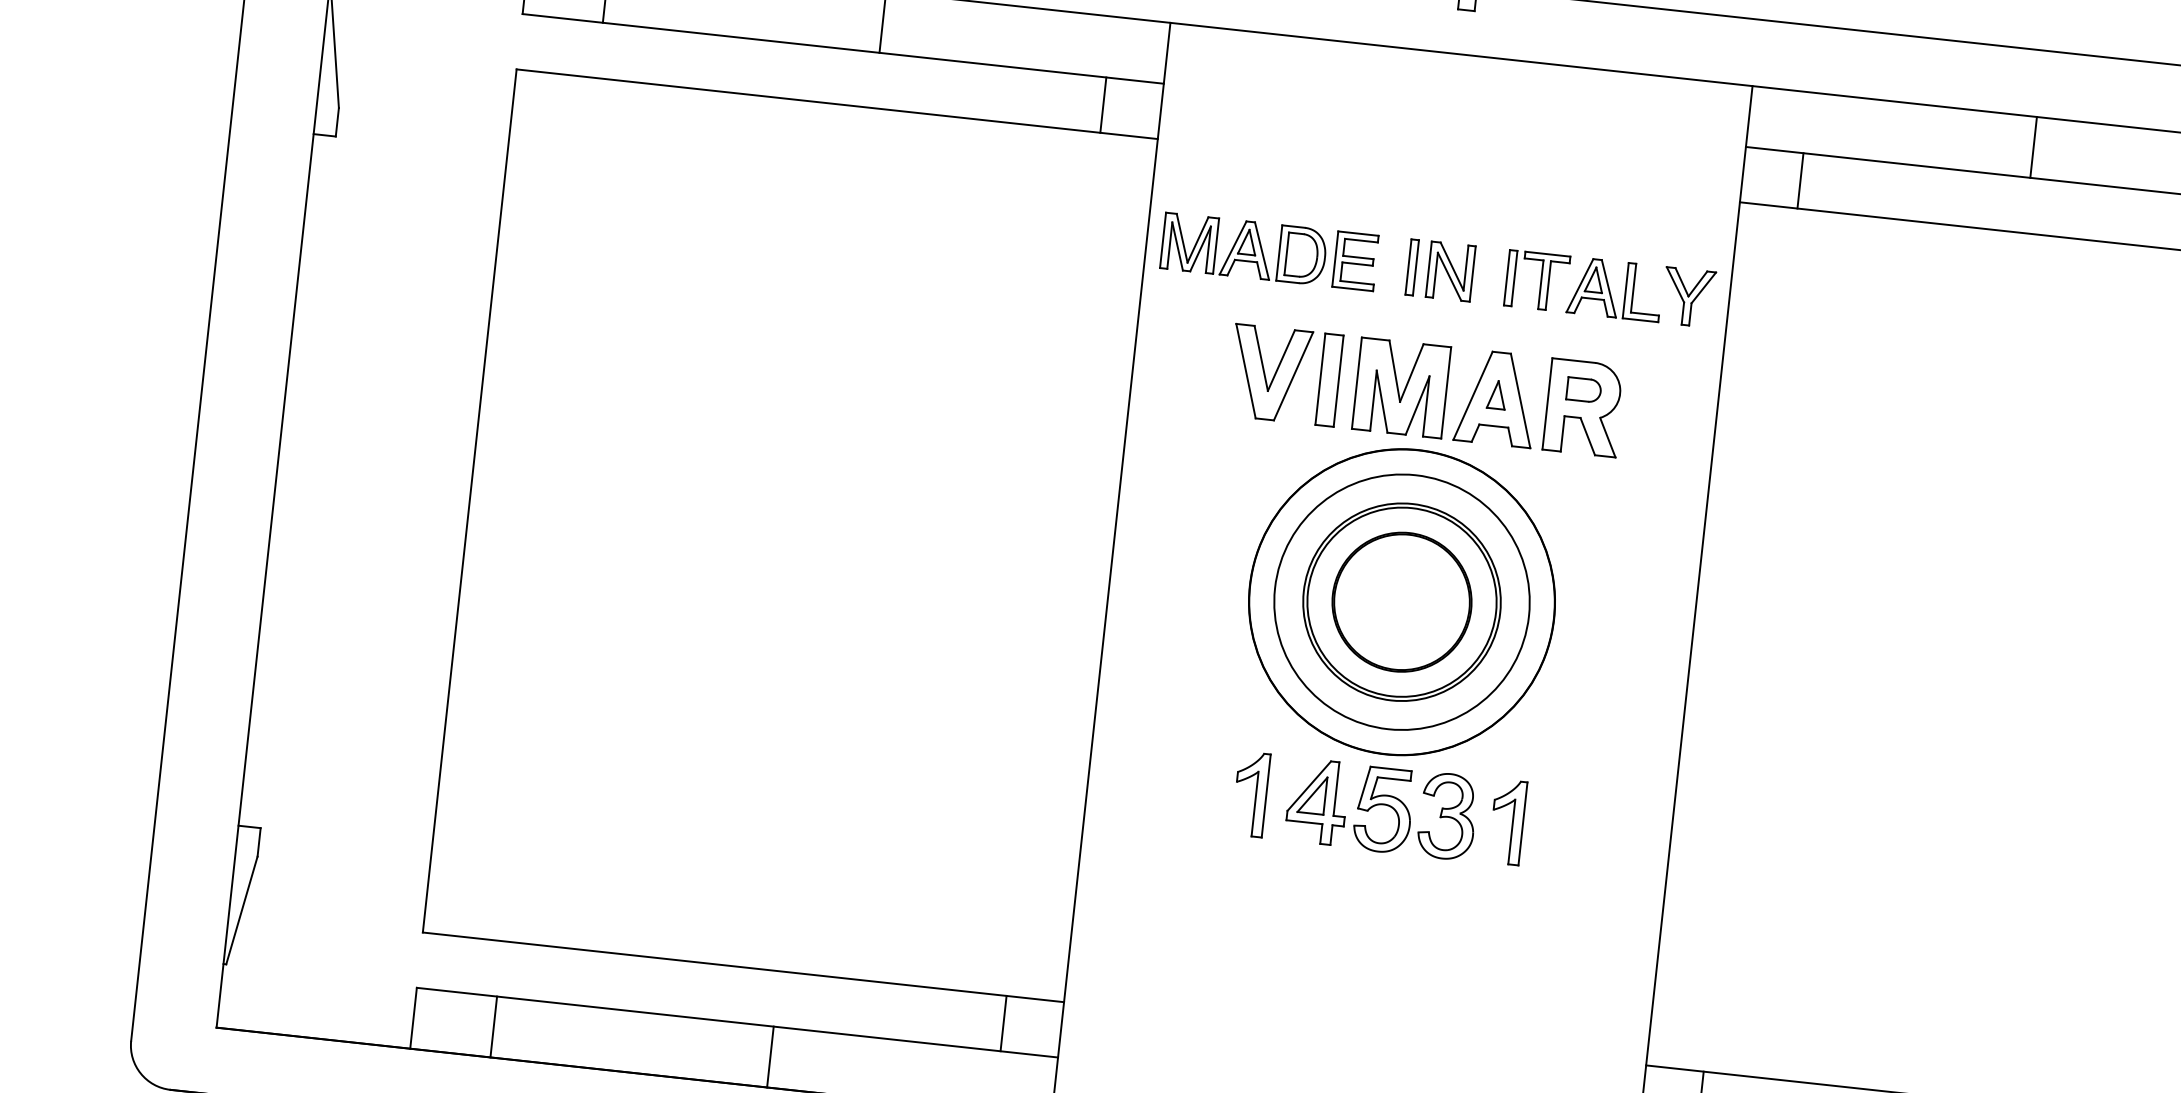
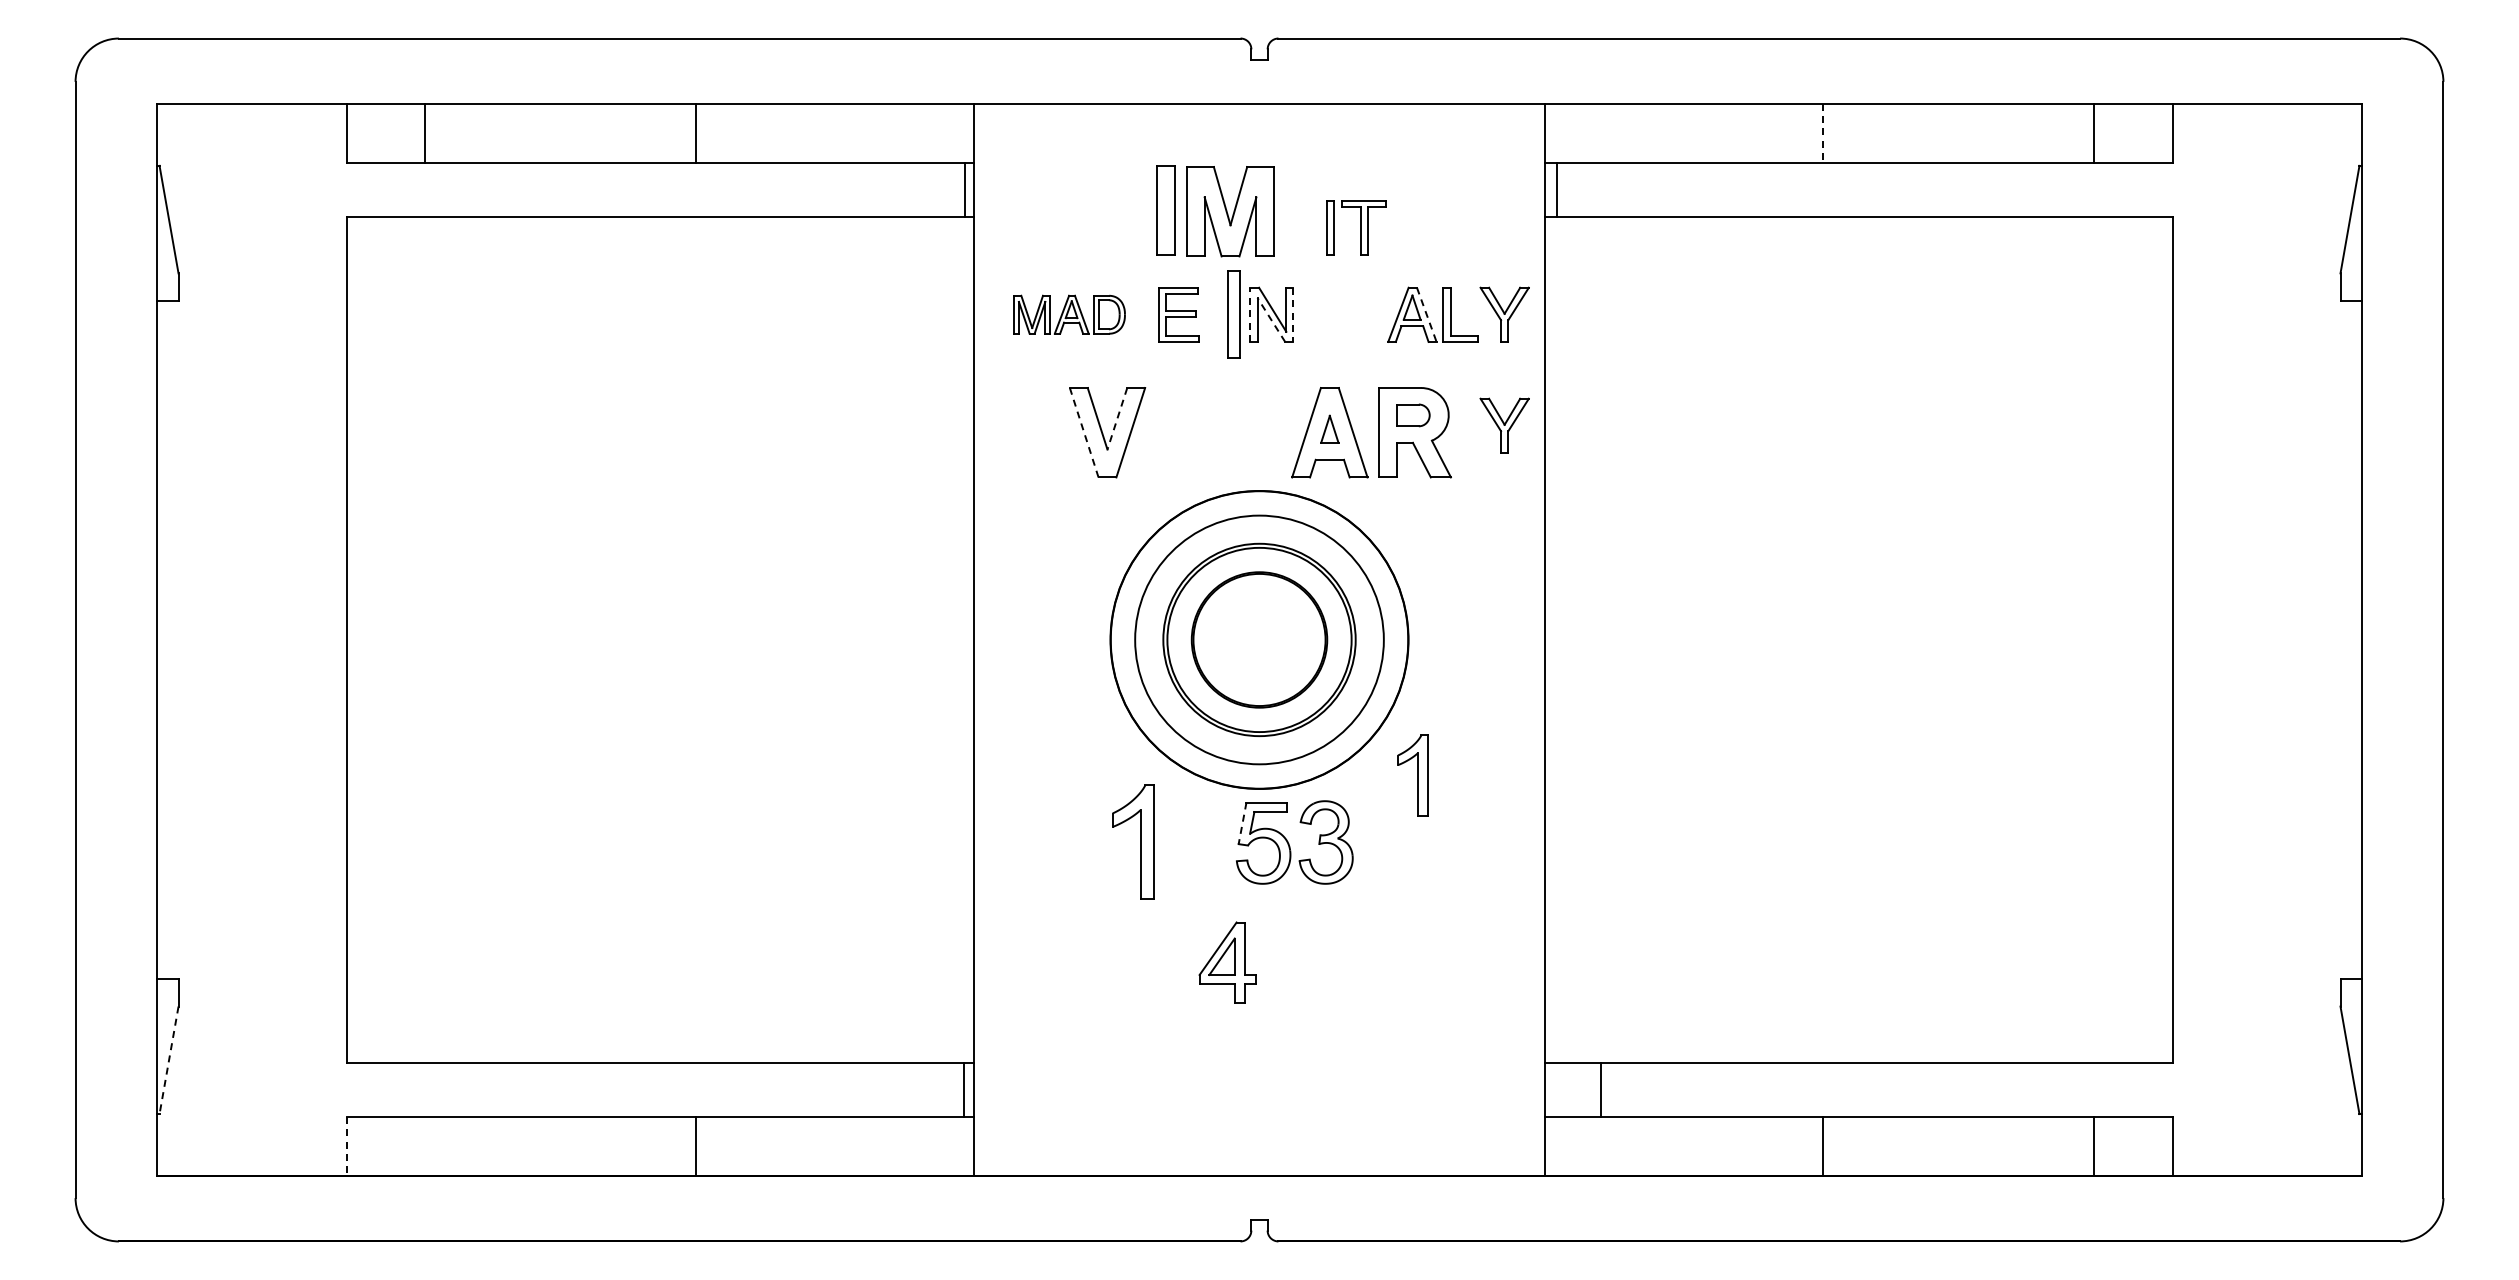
line: (1103, 105) -> (965, 190), moved
line: (2034, 147) -> (1823, 133), solid -> dashed
line: (1800, 181) -> (1556, 190), moved
part: (1244, 248) -> (1069, 314), size x0.7
part: (1412, 267) -> (1234, 314), size x1.6
line: (1428, 268) -> (1250, 314), solid -> dashed
line: (1472, 274) -> (1293, 315), solid -> dashed
line: (1449, 276) -> (1271, 319), solid -> dashed
part: (1537, 280) -> (1356, 227), moved
line: (1608, 288) -> (1426, 314), solid -> dashed
line: (1281, 361) -> (1117, 419), solid -> dashed
line: (1246, 370) -> (1084, 432), solid -> dashed
part: (1329, 379) -> (1165, 210), moved
part: (1401, 387) -> (1230, 211), moved
part: (1675, 410) -> (1504, 425), added
line: (1364, 787) -> (1242, 823), solid -> dashed
part: (1250, 794) -> (1133, 841), size x1.4
part: (1317, 801) -> (1227, 962), moved
part: (1507, 821) -> (1412, 775), moved
line: (242, 910) -> (169, 1060), solid -> dashed
line: (413, 1018) -> (346, 1146), solid -> dashed
line: (1003, 1023) -> (964, 1089), moved
line: (494, 1026) -> (425, 1146), removed

